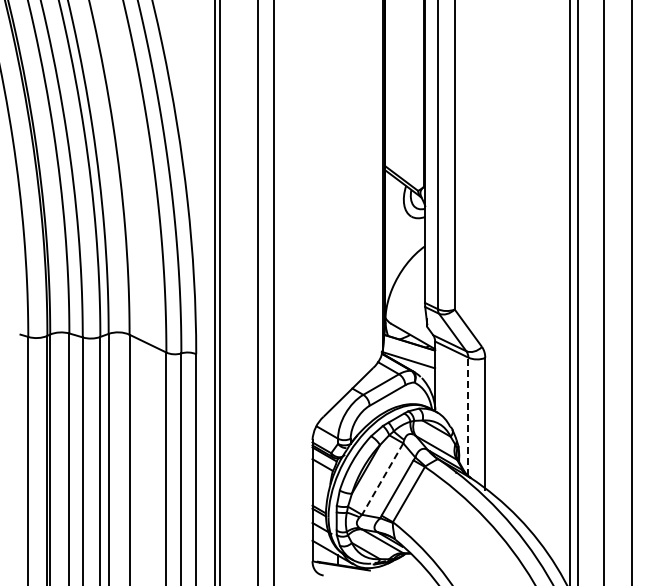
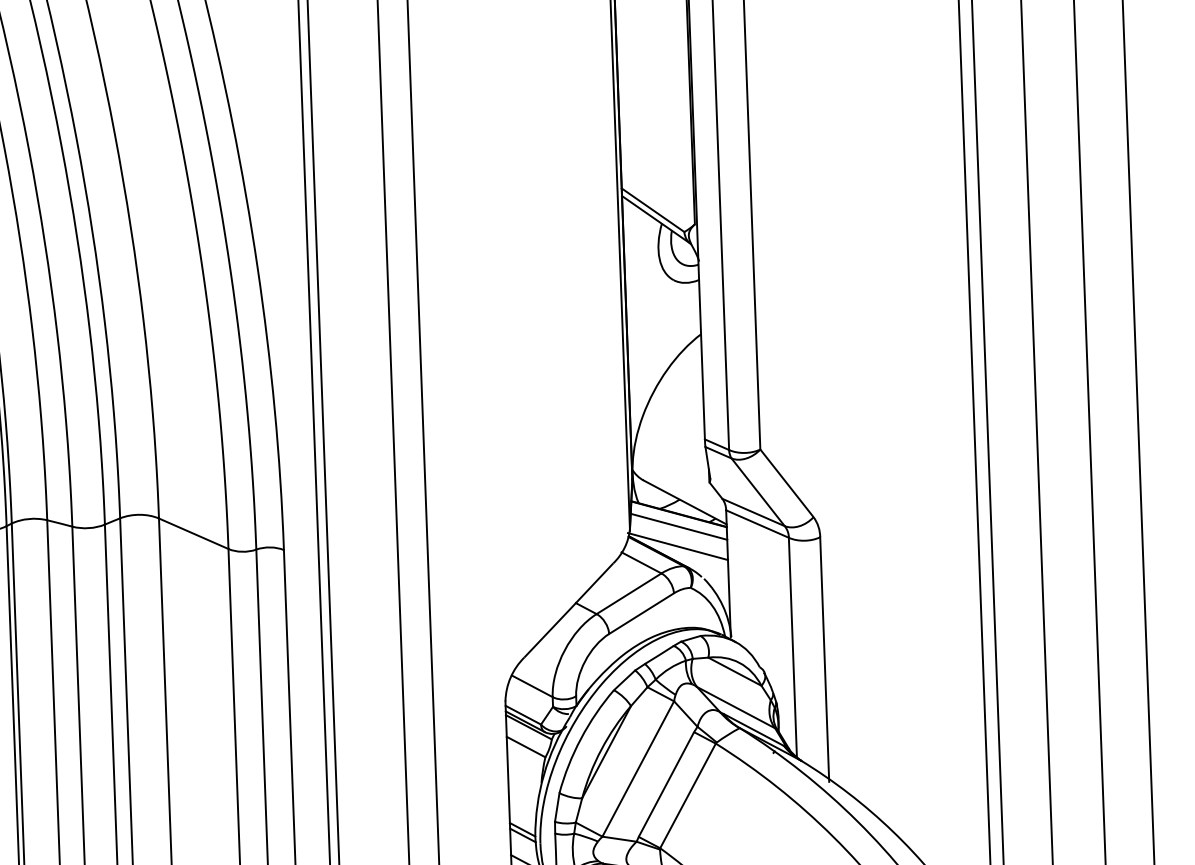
line: (409, 349) -> (679, 526), added
line: (468, 416) -> (793, 647), dashed -> solid
line: (382, 479) -> (637, 769), dashed -> solid

